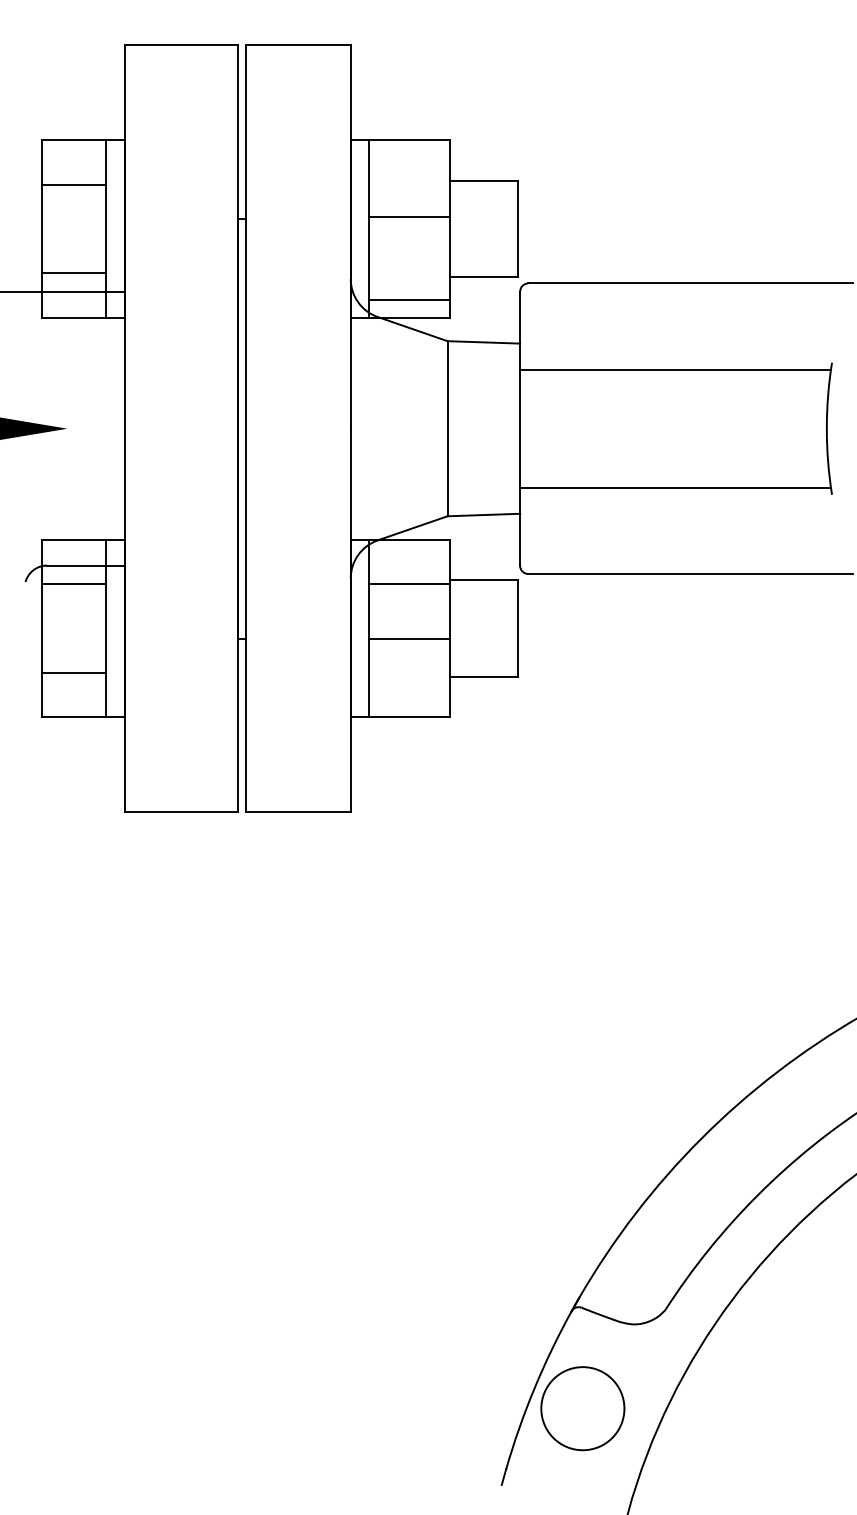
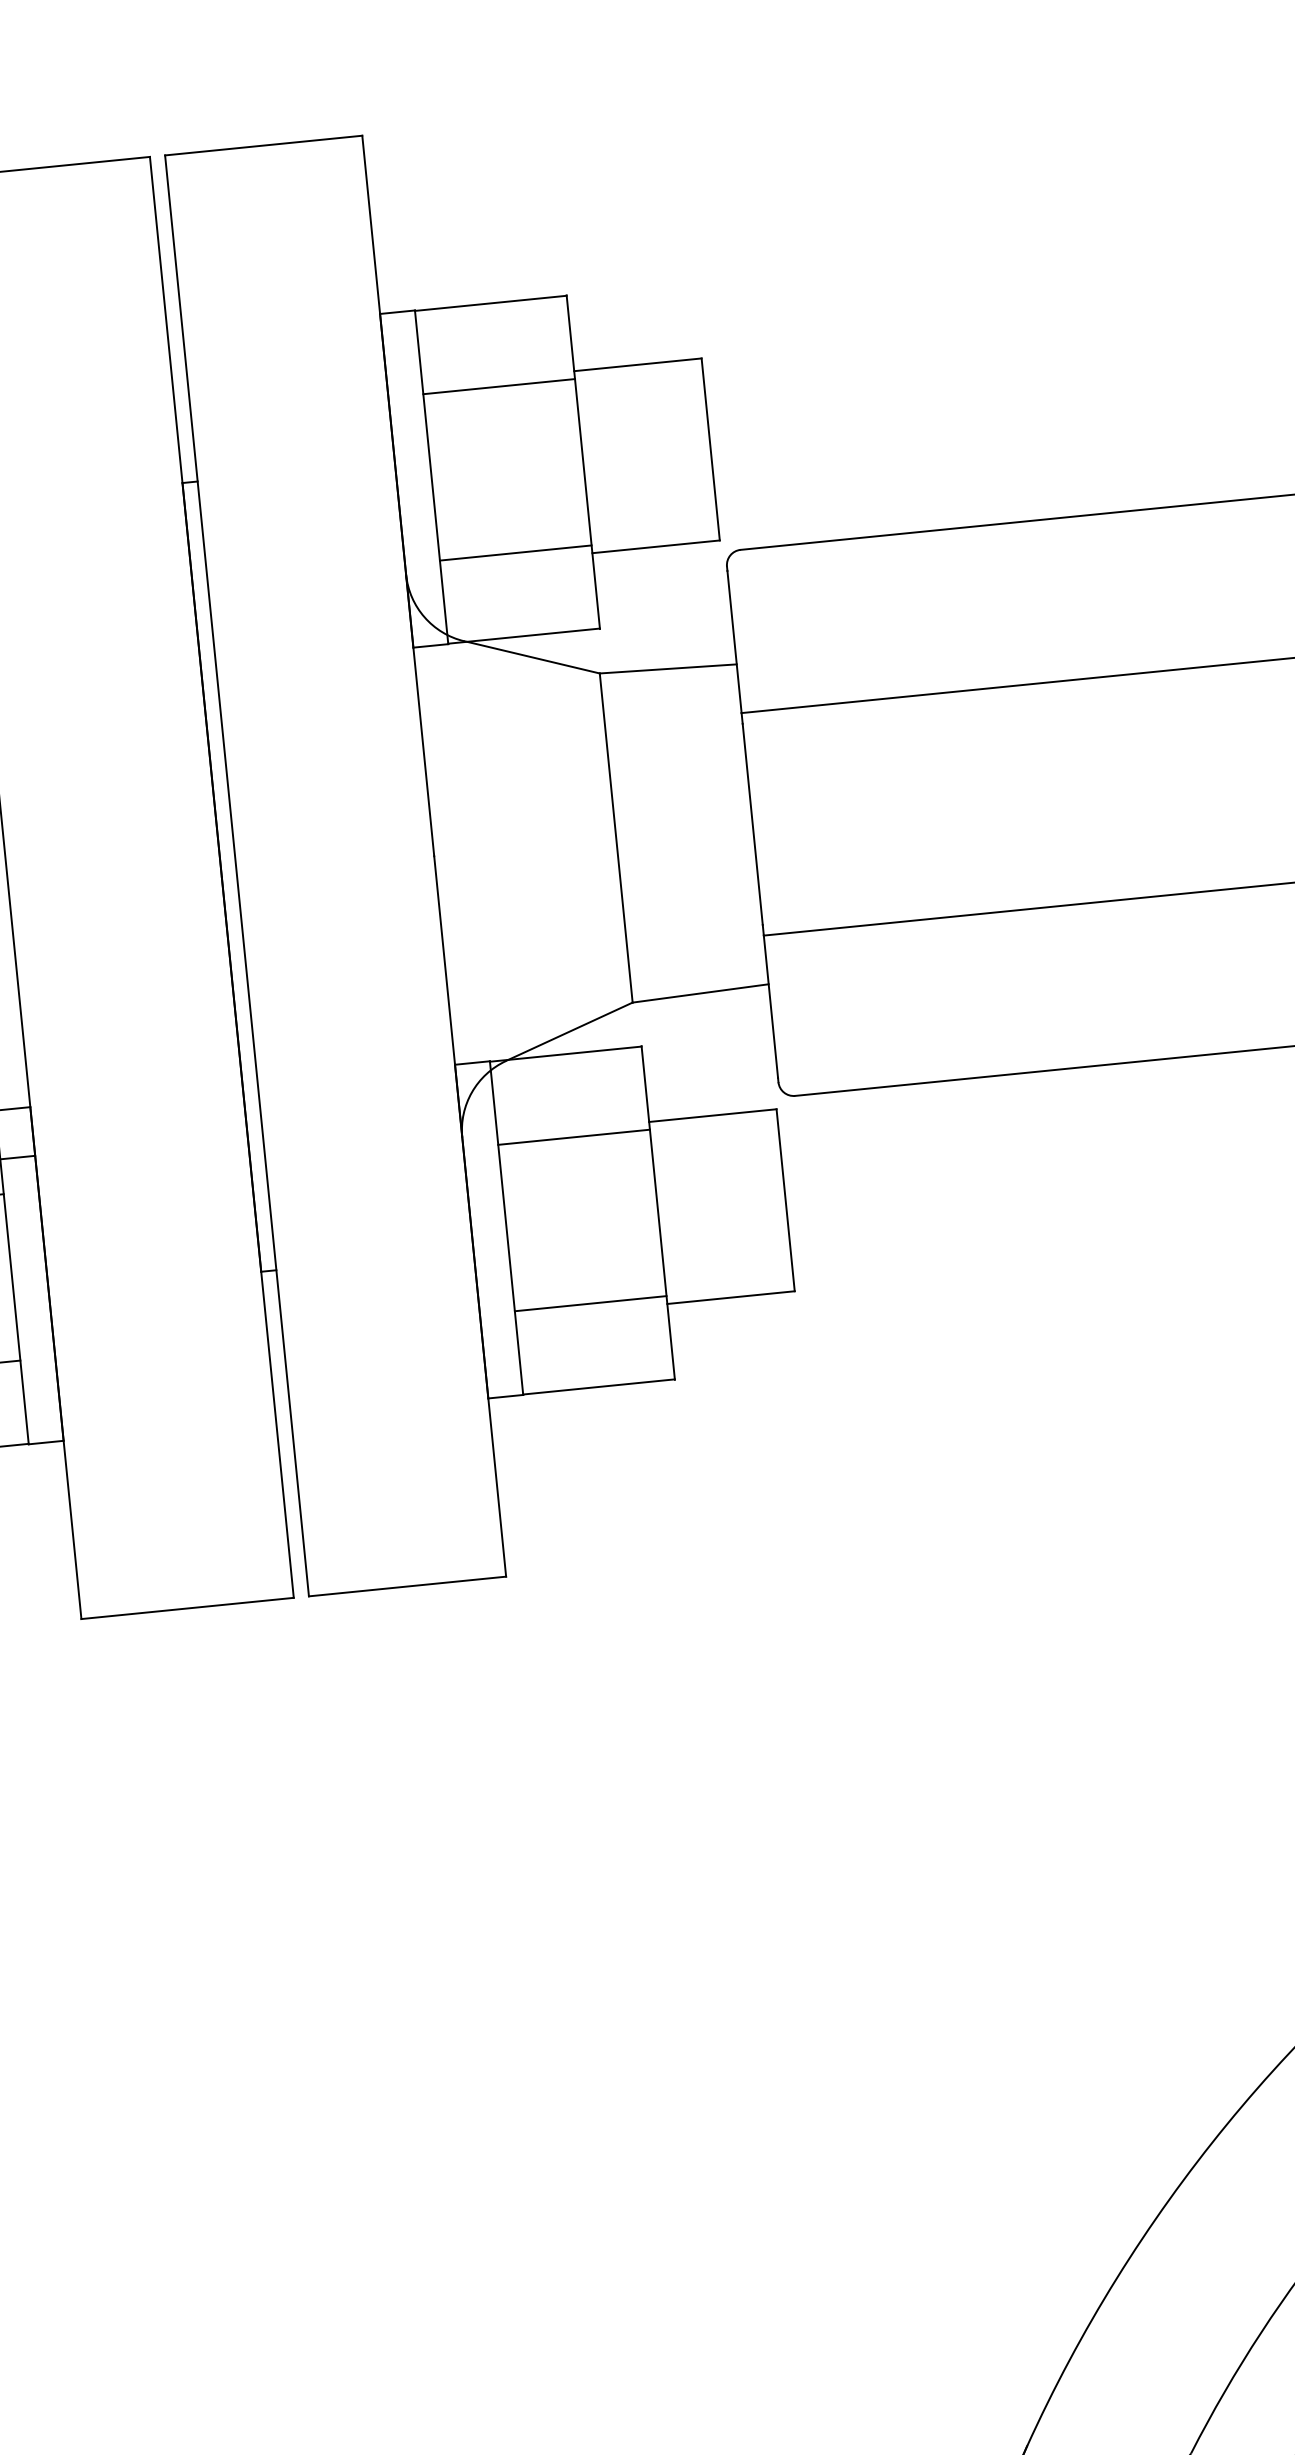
line: (409, 216) -> (498, 386), moved
line: (409, 300) -> (515, 553), moved
line: (409, 638) -> (590, 1303), moved

